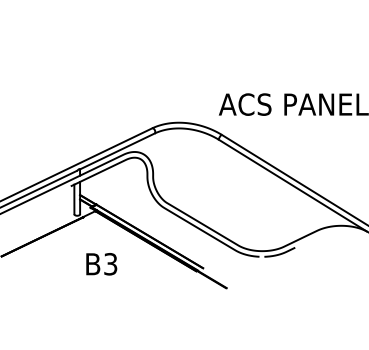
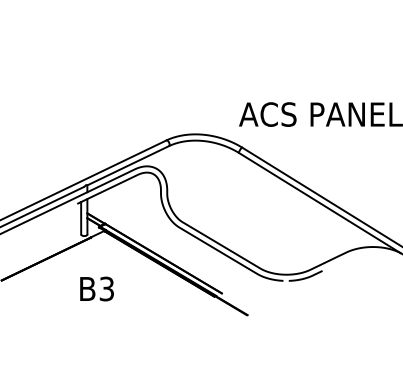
text: (101, 263) -> (96, 288), moved

